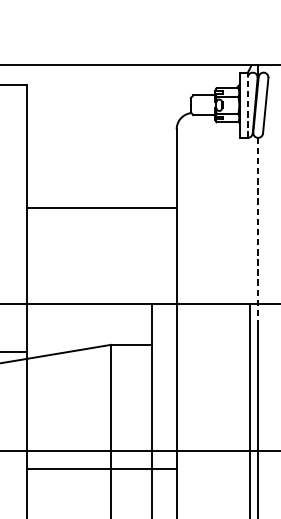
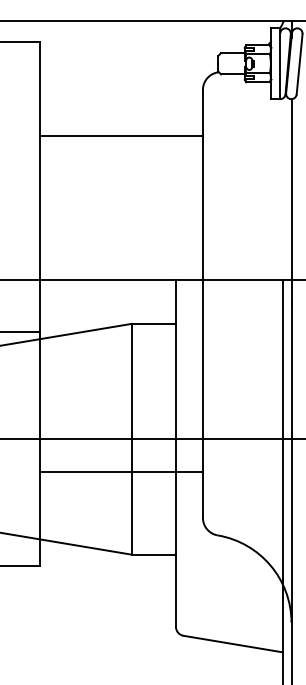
line: (248, 105) -> (280, 63), dashed -> solid
line: (100, 208) -> (120, 135), moved
line: (258, 232) -> (291, 201), dashed -> solid
line: (100, 468) -> (120, 472), moved

